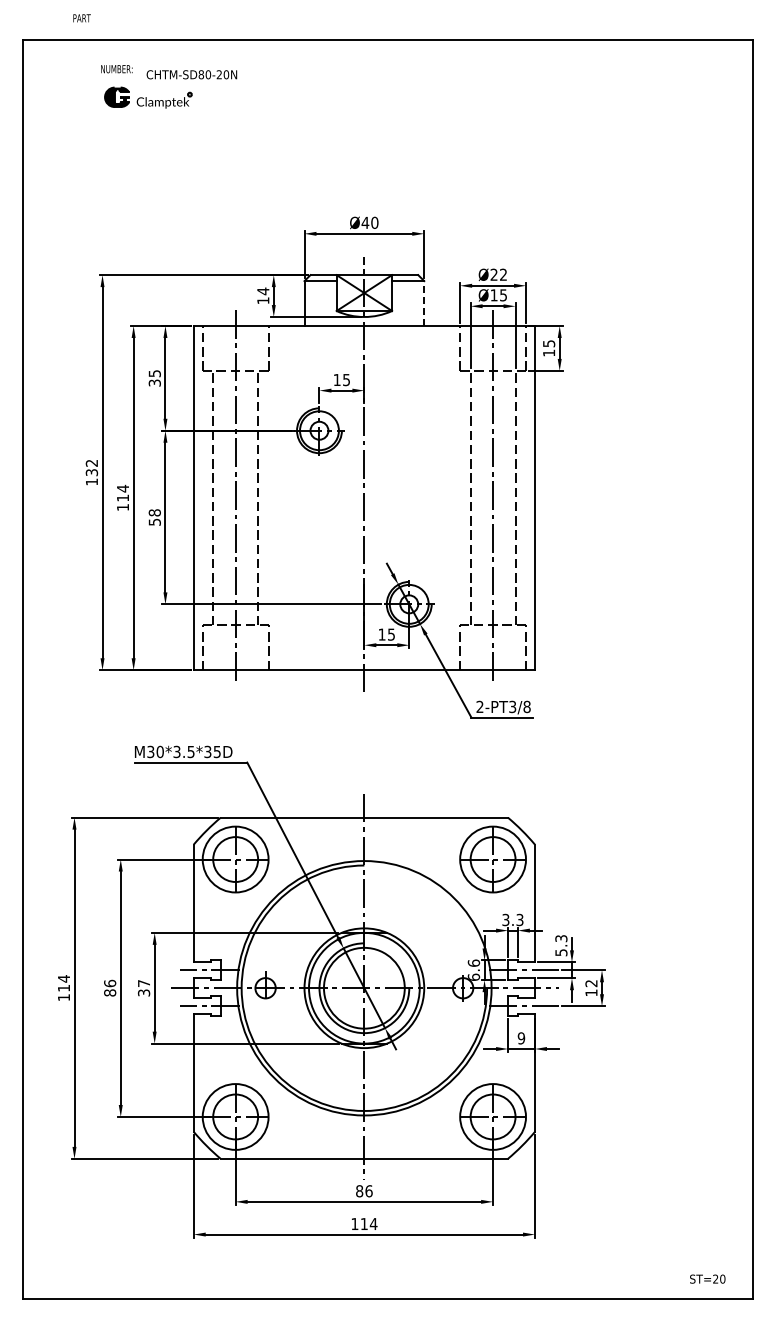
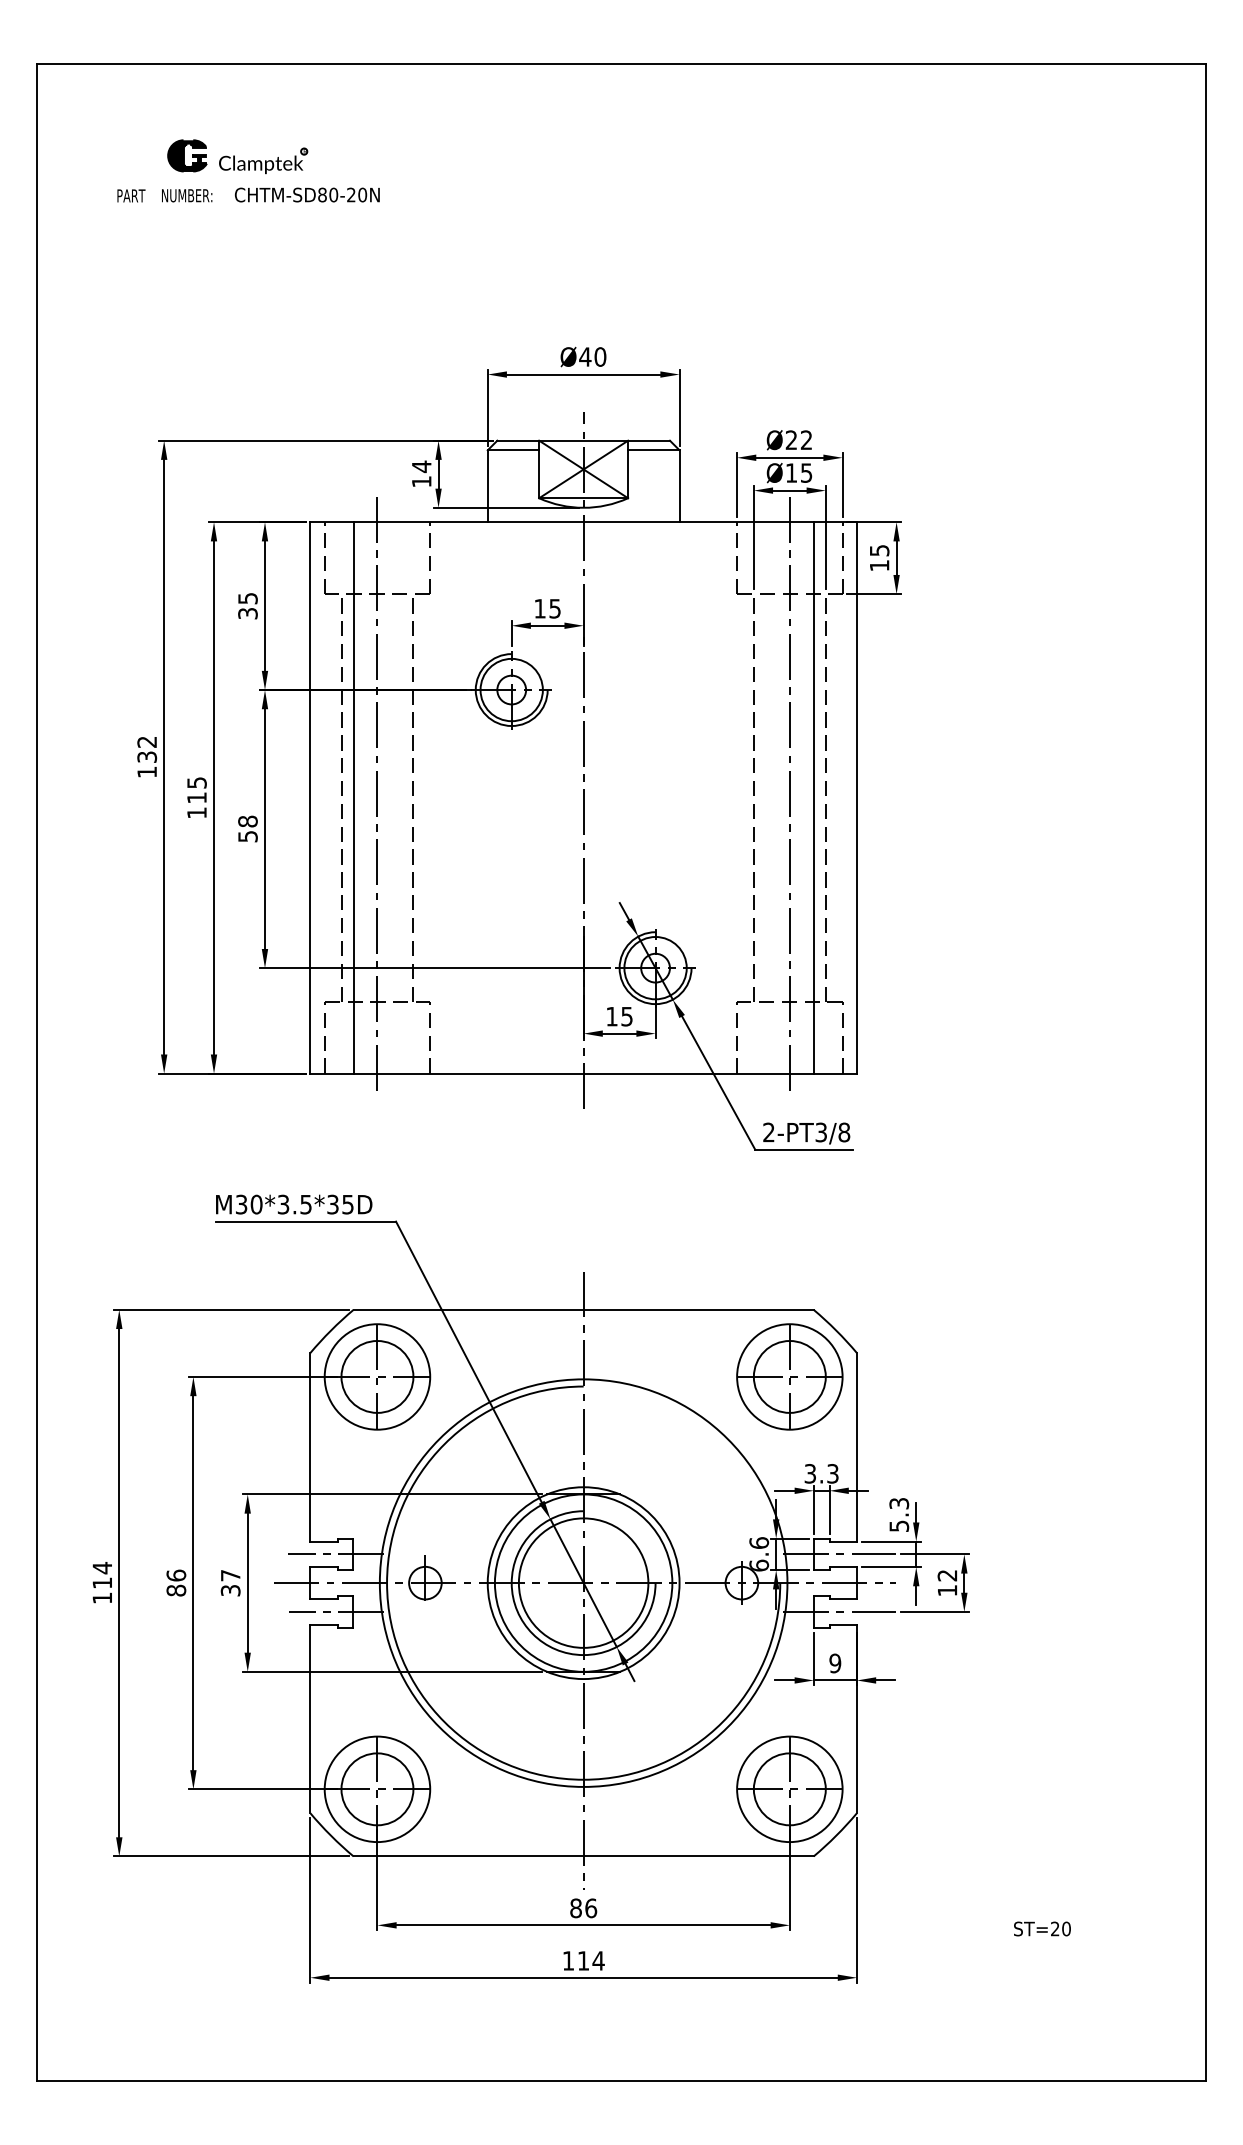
text: (81, 18) -> (130, 196), moved
text: (116, 69) -> (186, 196), moved
text: (191, 74) -> (306, 194), moved
line: (424, 303) -> (679, 486), dashed -> solid
text: (123, 488) -> (197, 782), 114 -> 115
line: (220, 498) -> (353, 798), added
line: (507, 498) -> (812, 798), added
text: (707, 1278) -> (1042, 1927), moved

